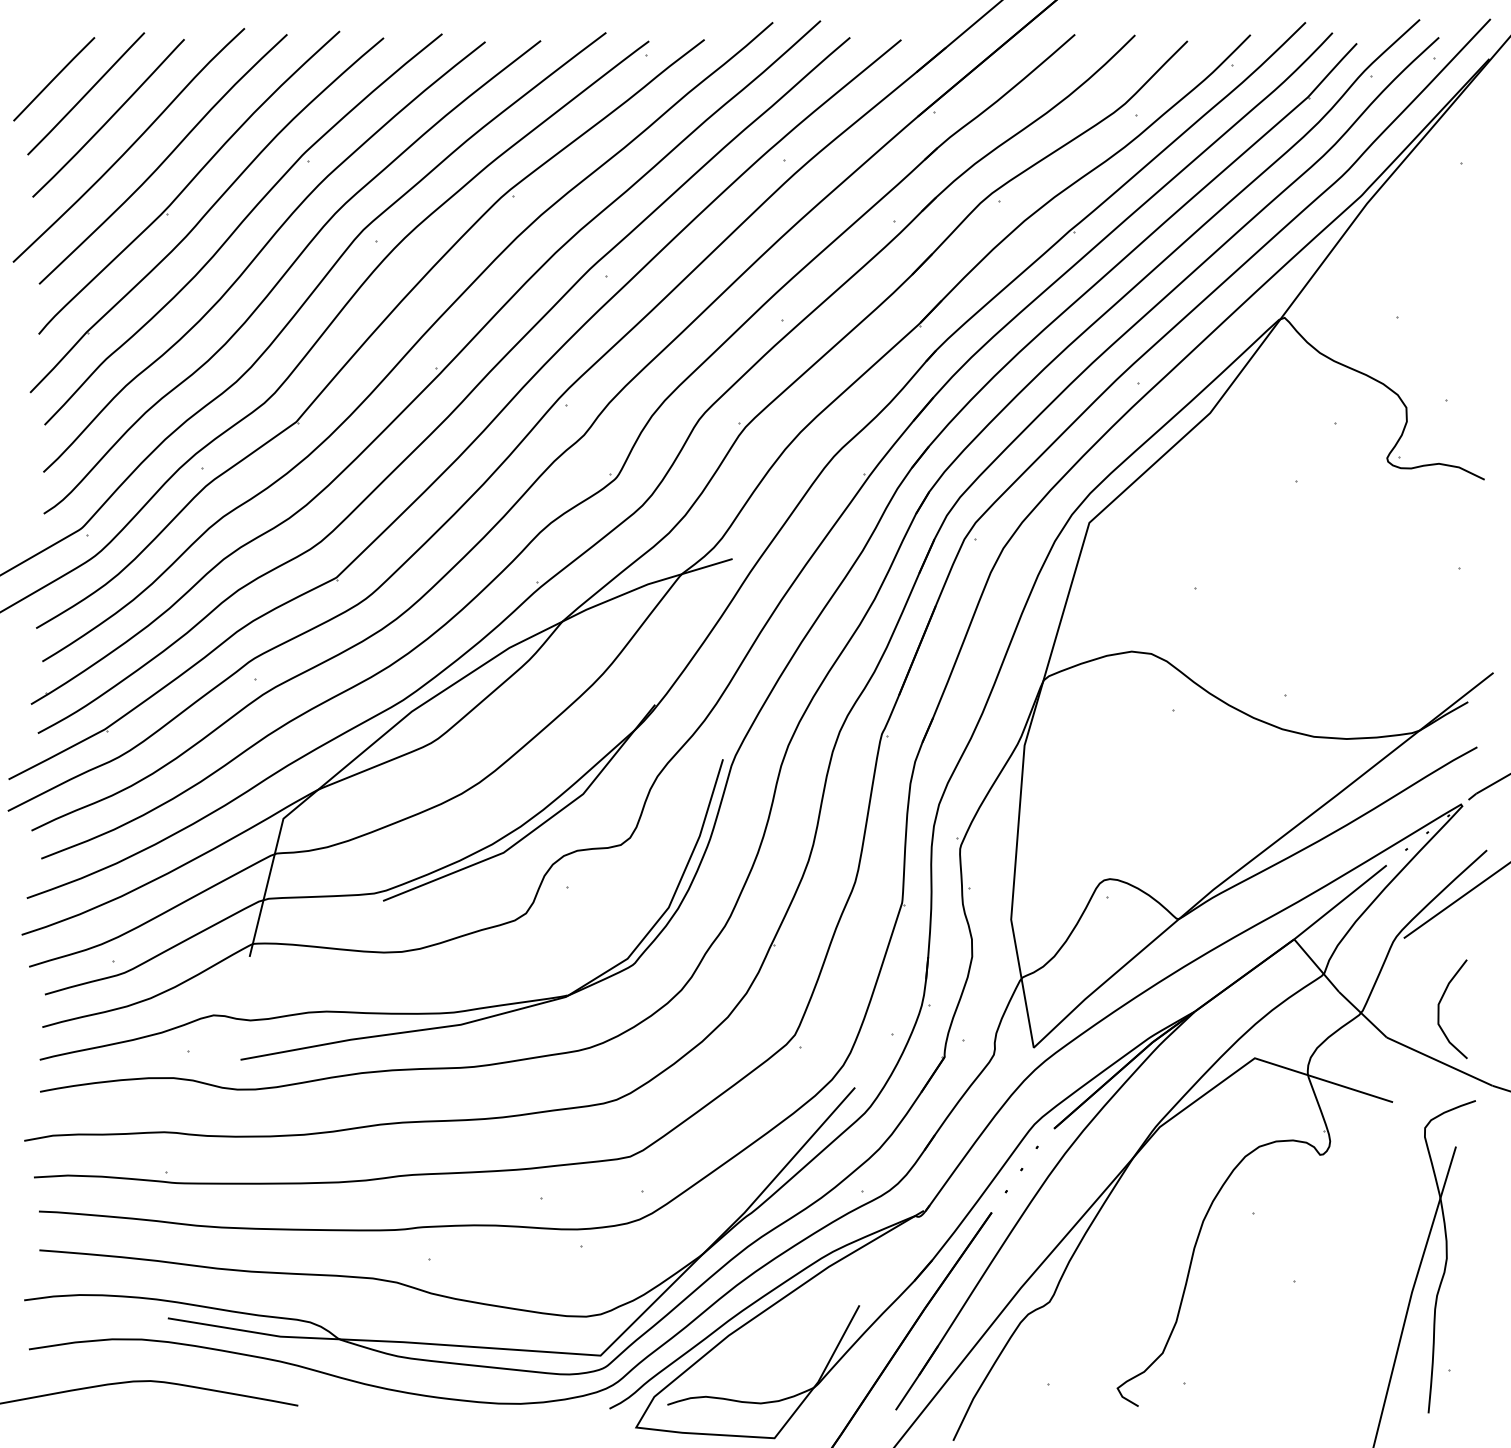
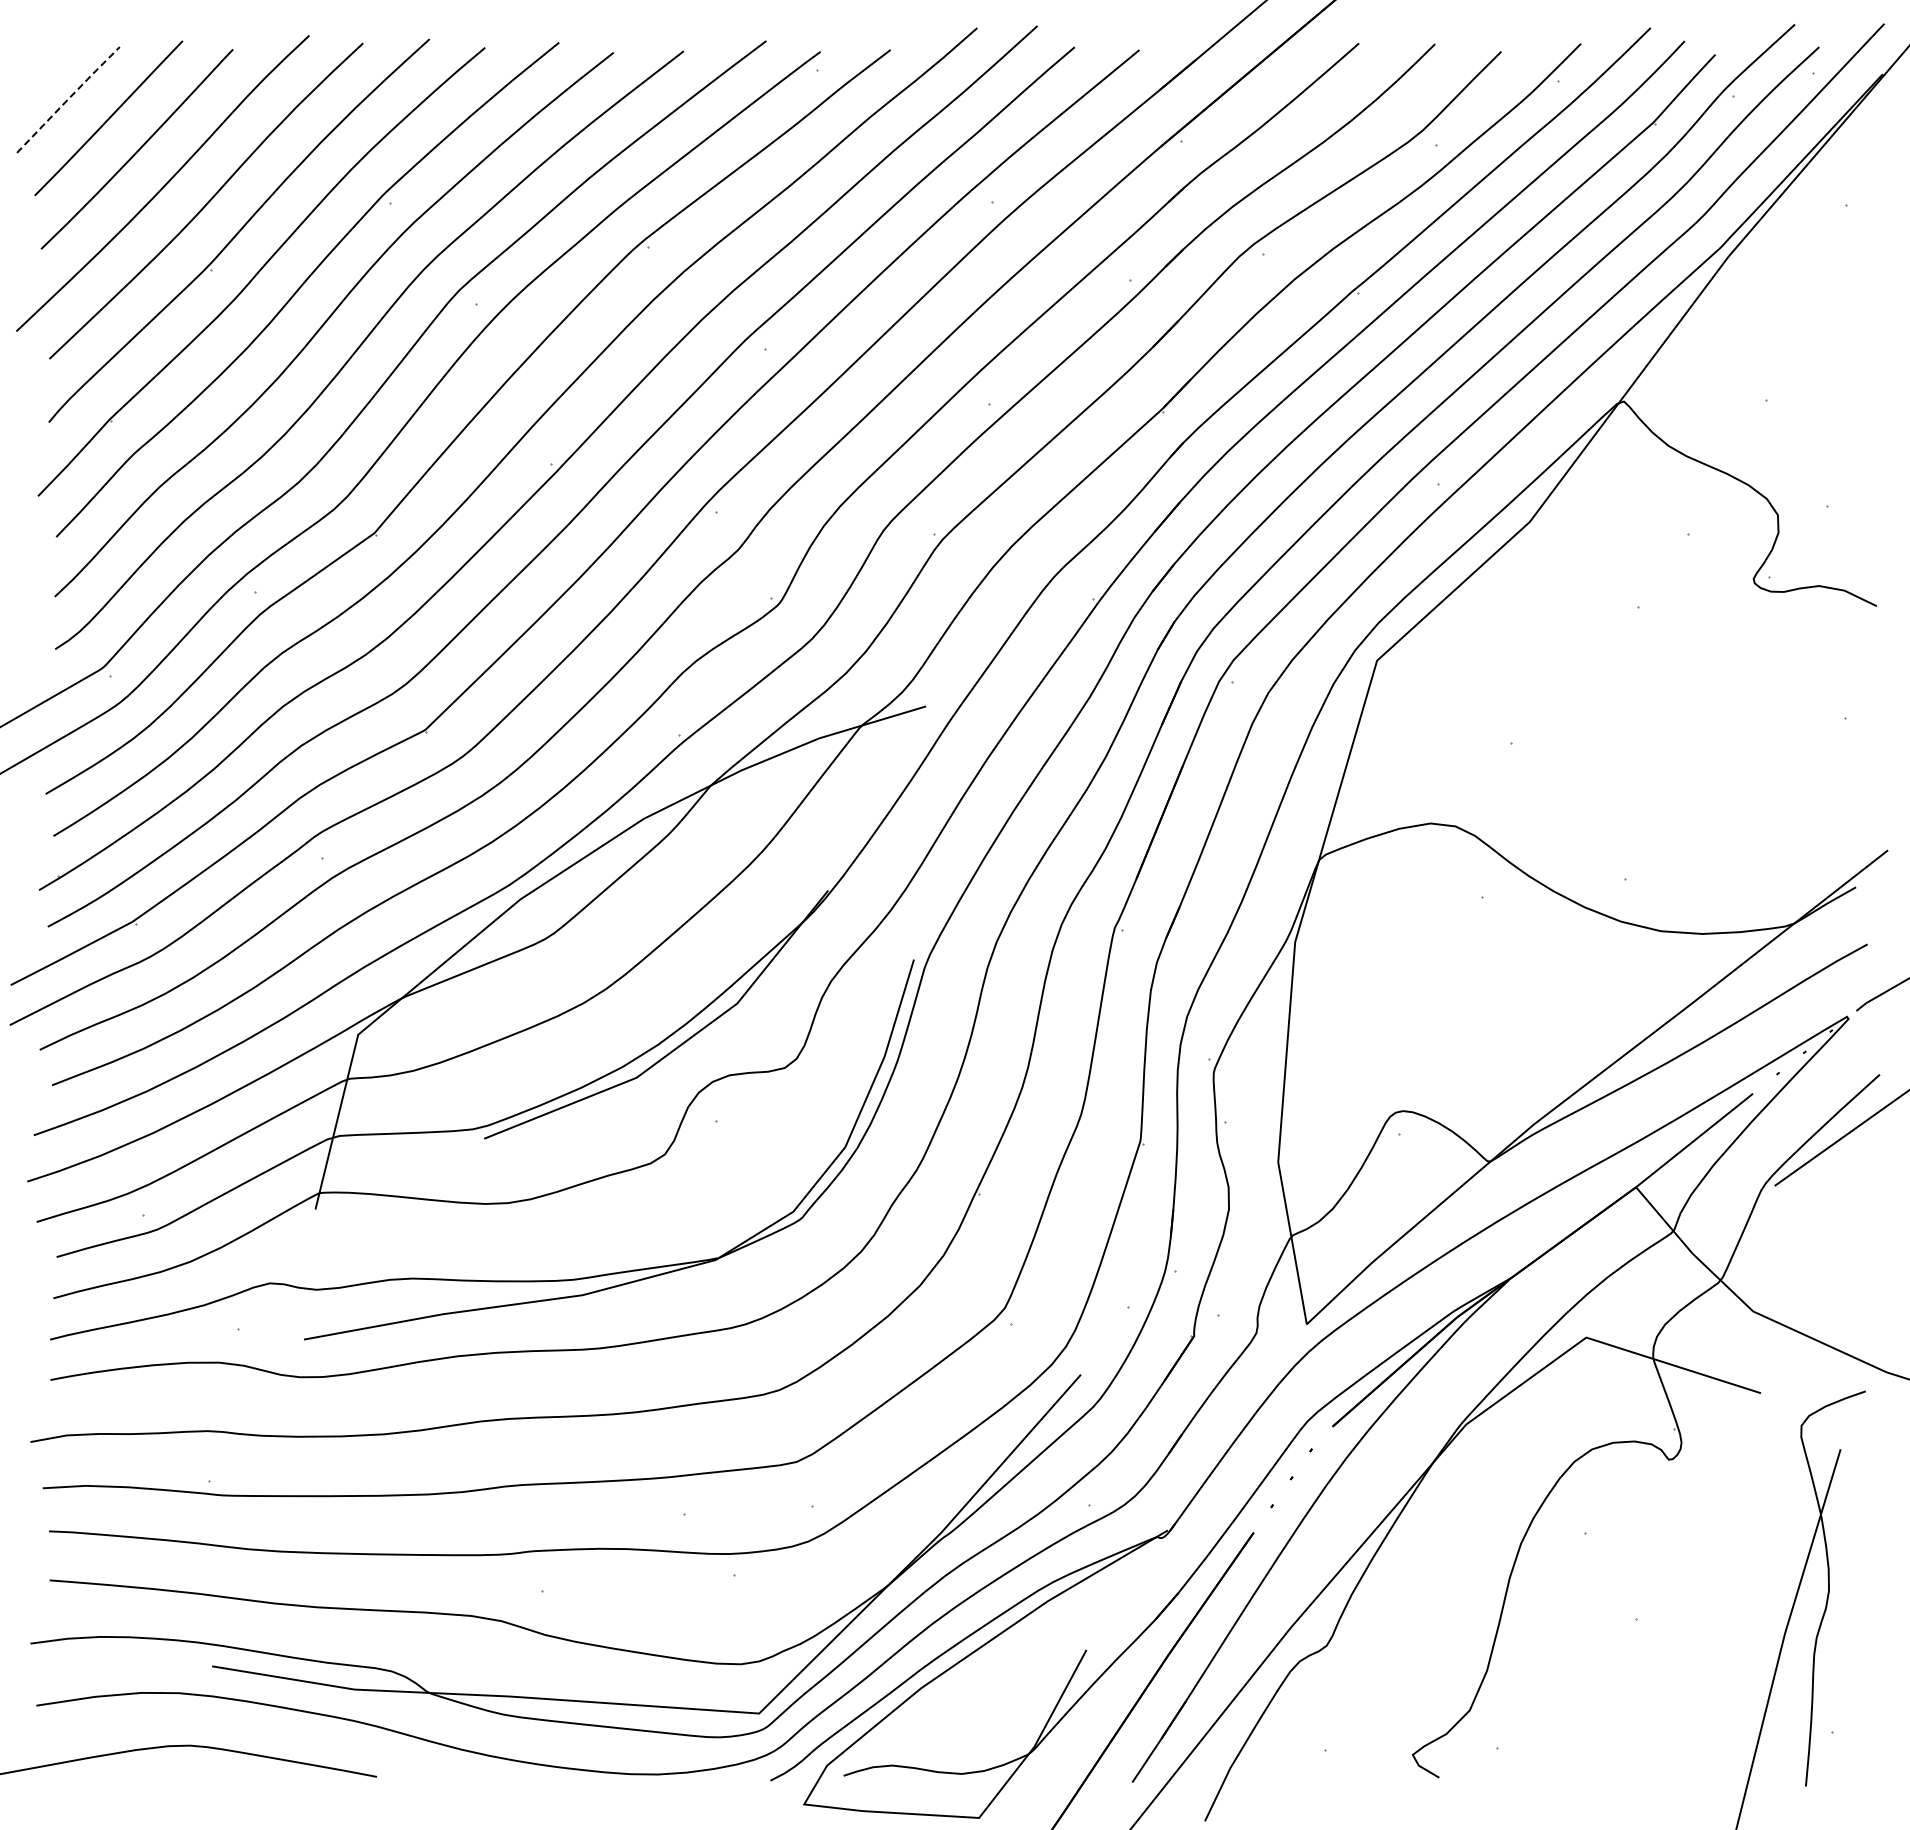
line: (54, 78) -> (68, 99), solid -> dashed
curve: (1439, 1009) -> (1819, 1275), removed

